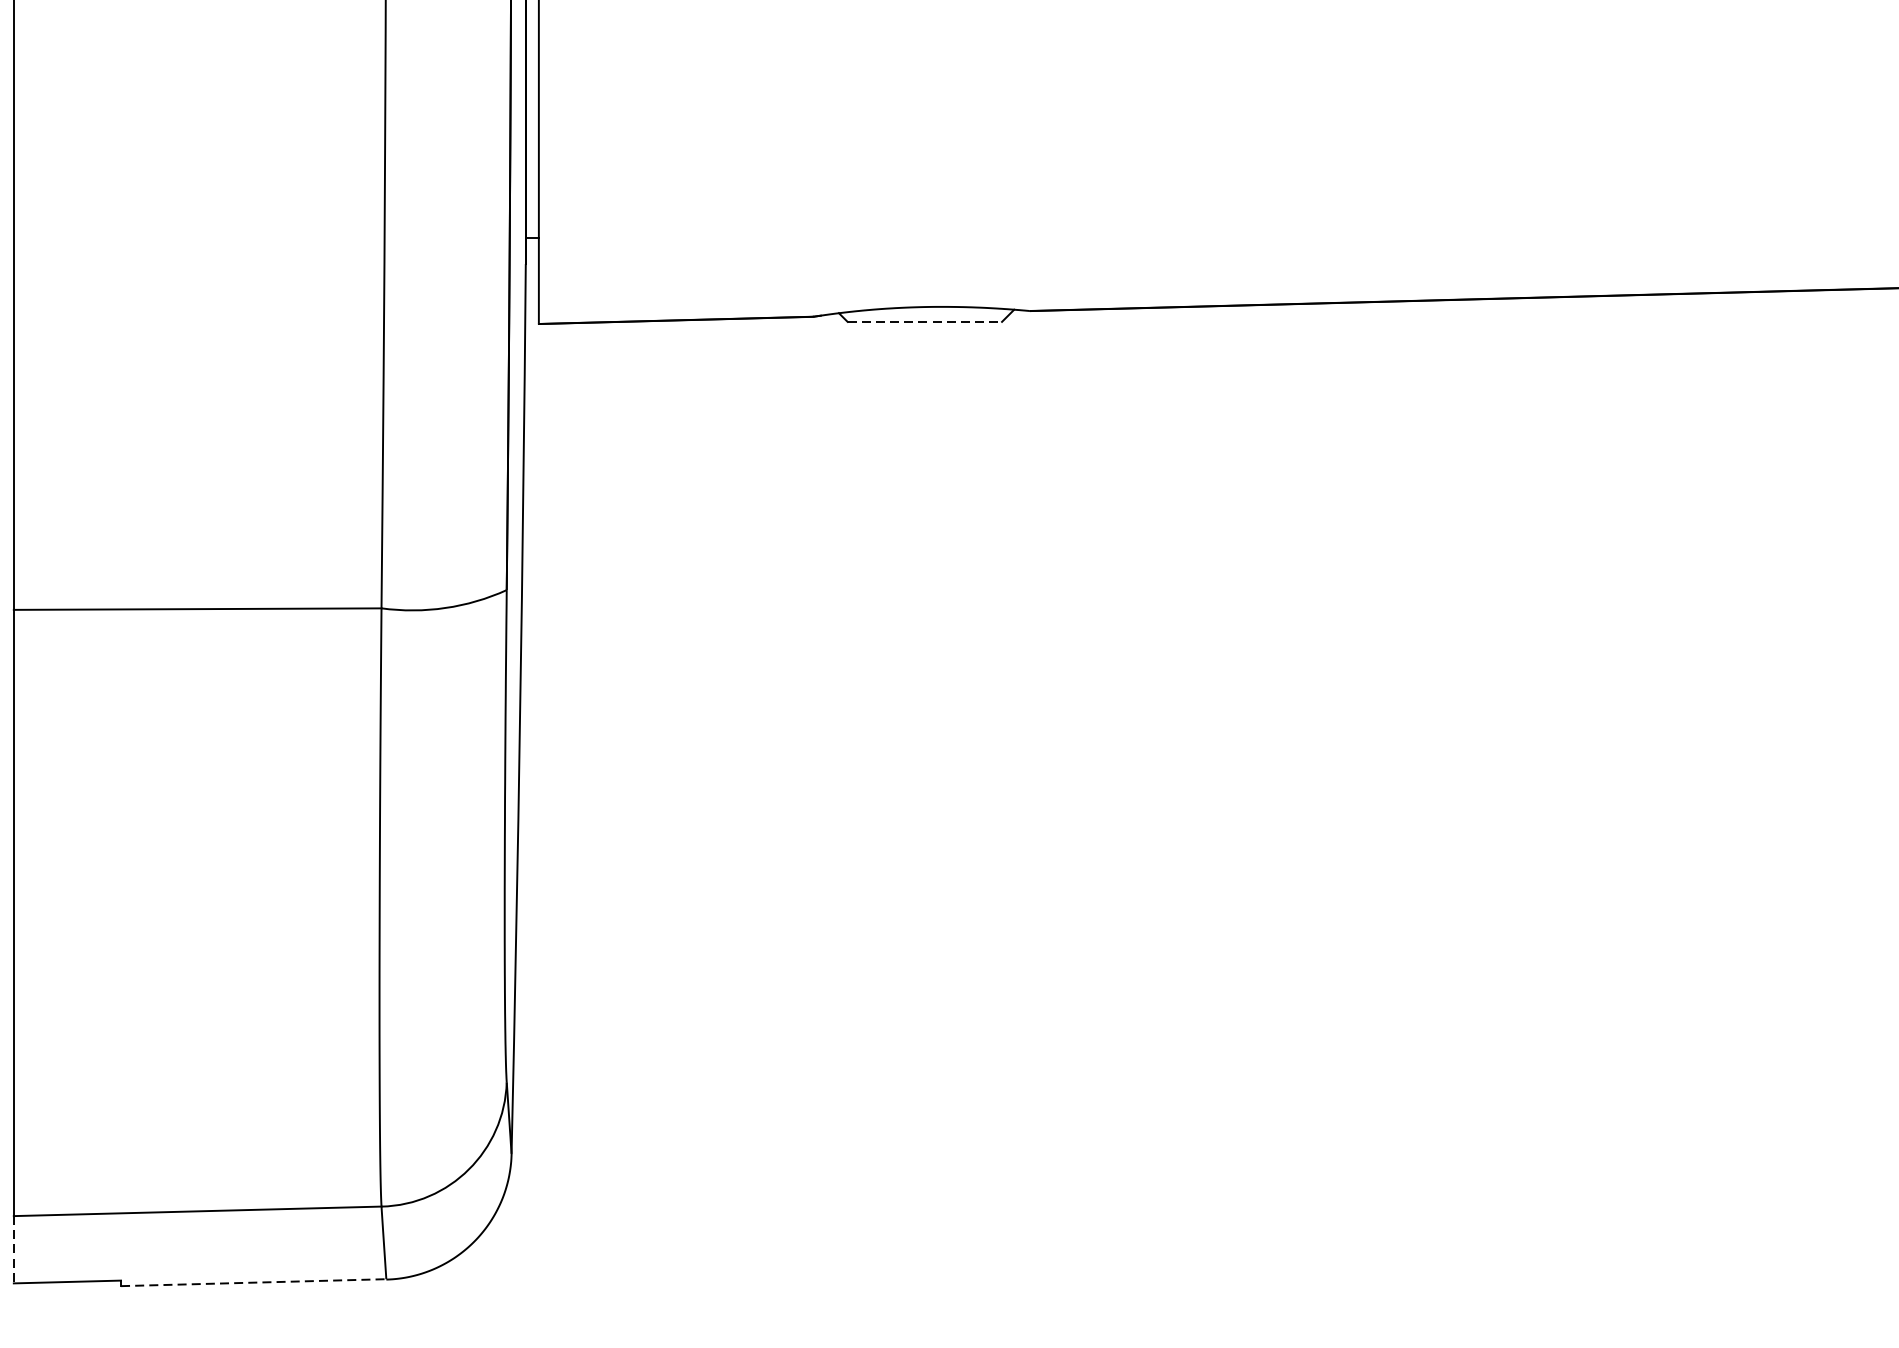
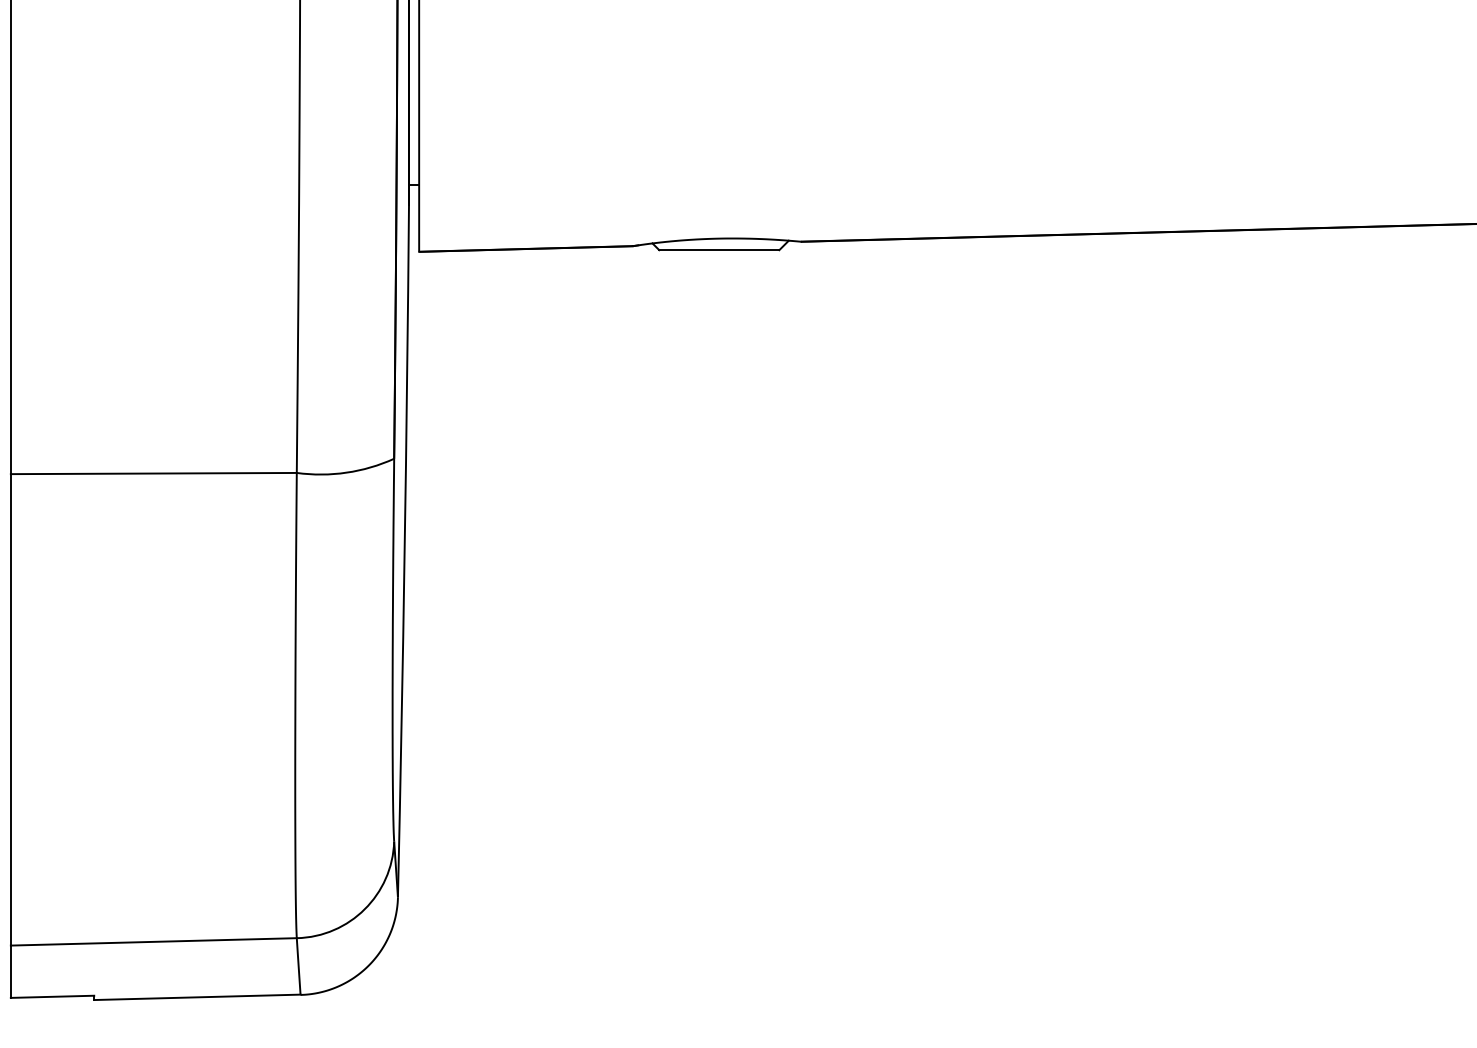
line: (925, 322) -> (719, 250), dashed -> solid
line: (13, 1250) -> (10, 972), dashed -> solid
line: (253, 1282) -> (197, 997), dashed -> solid

